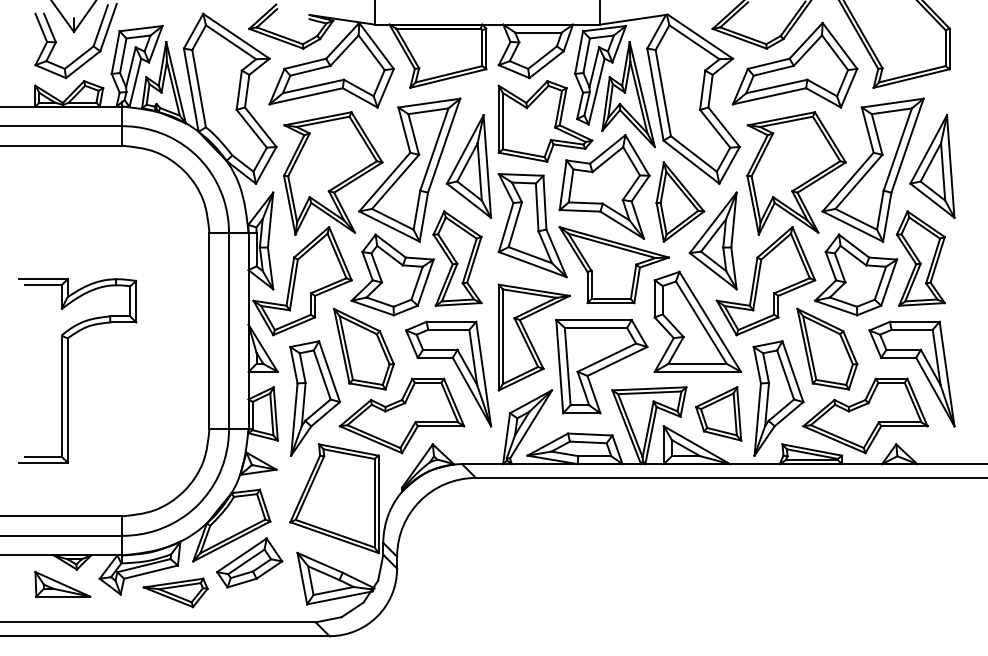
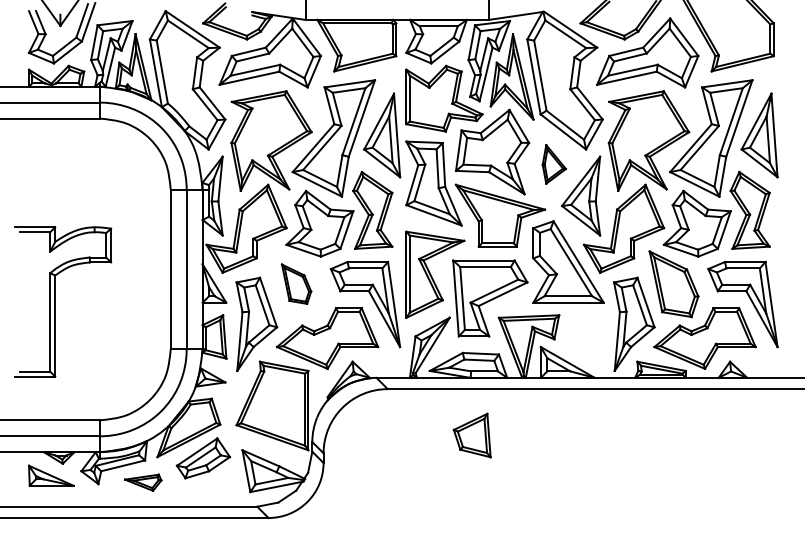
part: (680, 201) -> (554, 163), size x0.6
part: (363, 348) -> (296, 283), size x0.6
part: (718, 413) -> (472, 435), moved
part: (175, 592) -> (143, 482), size x0.7

